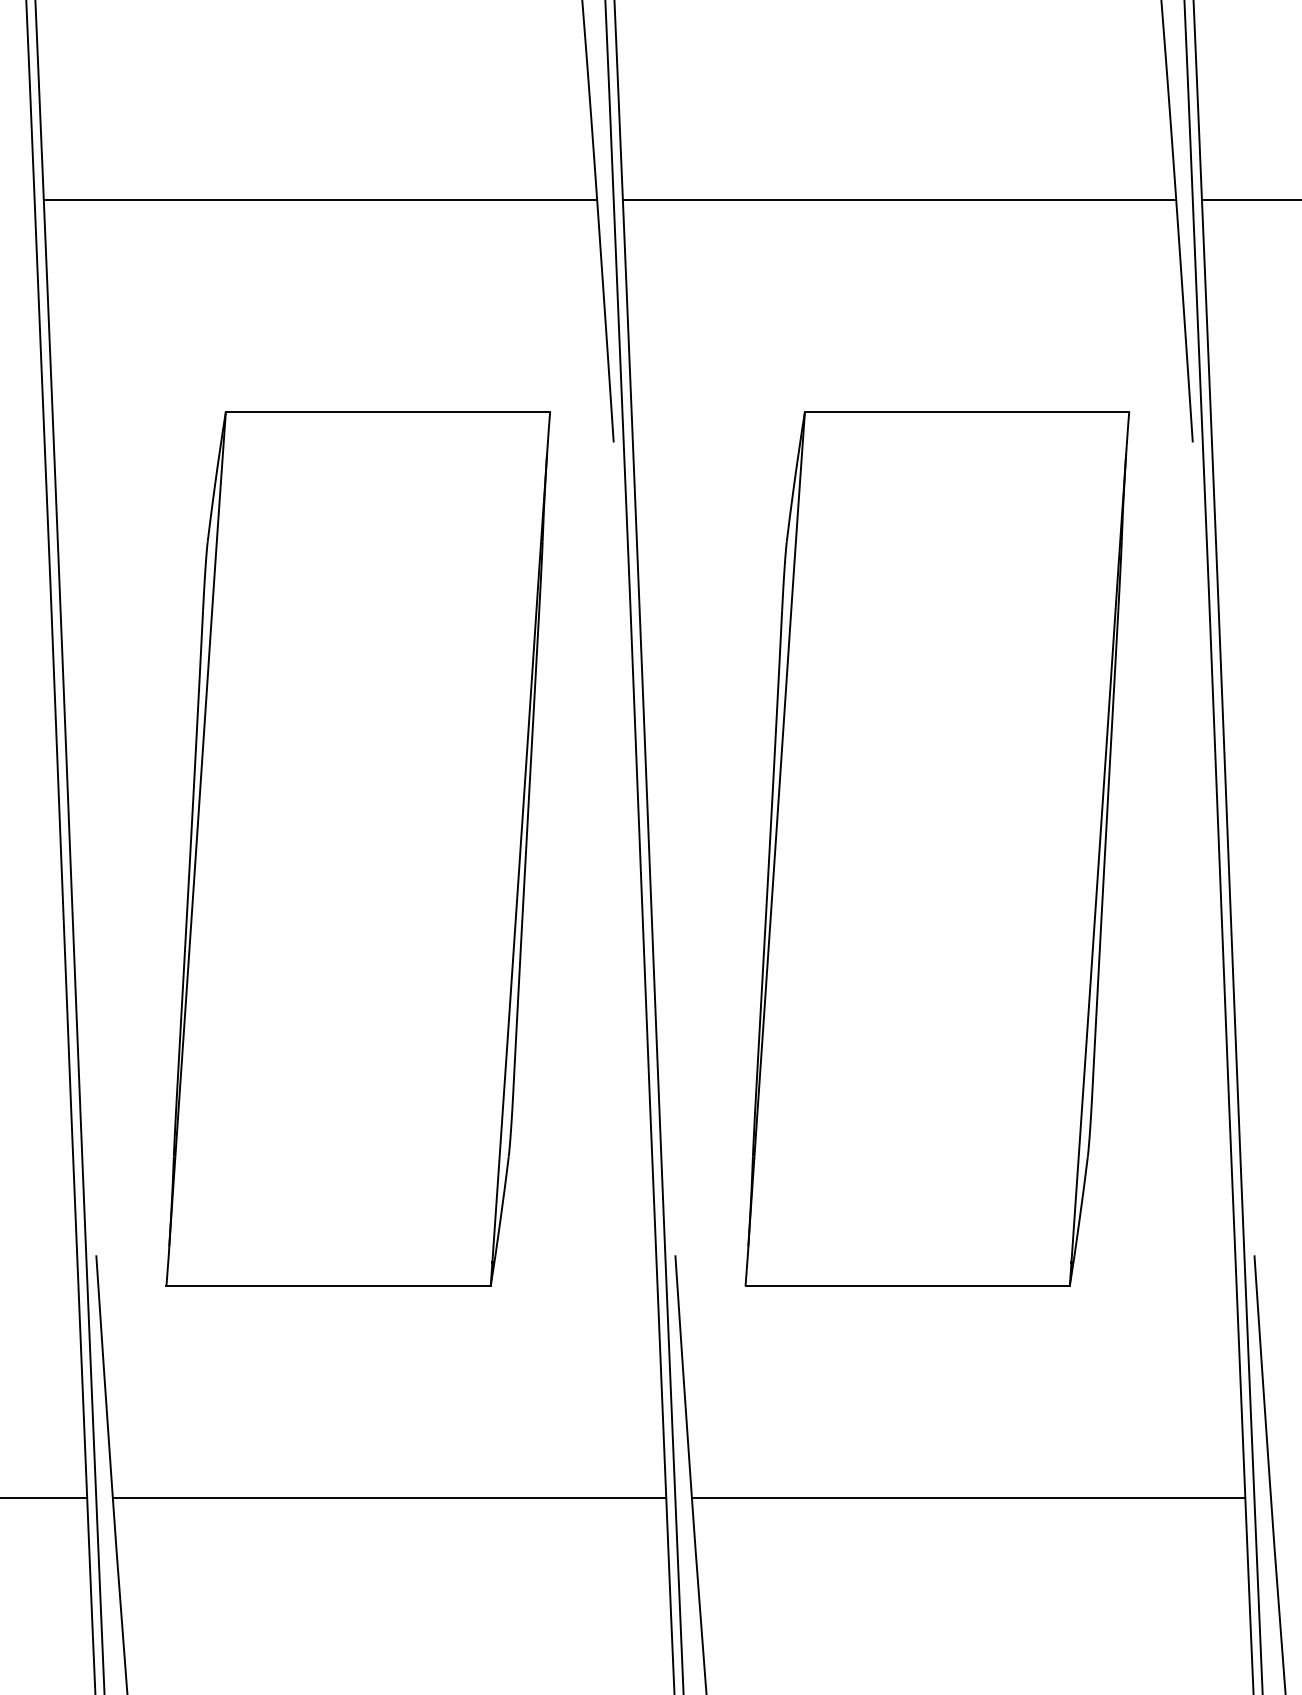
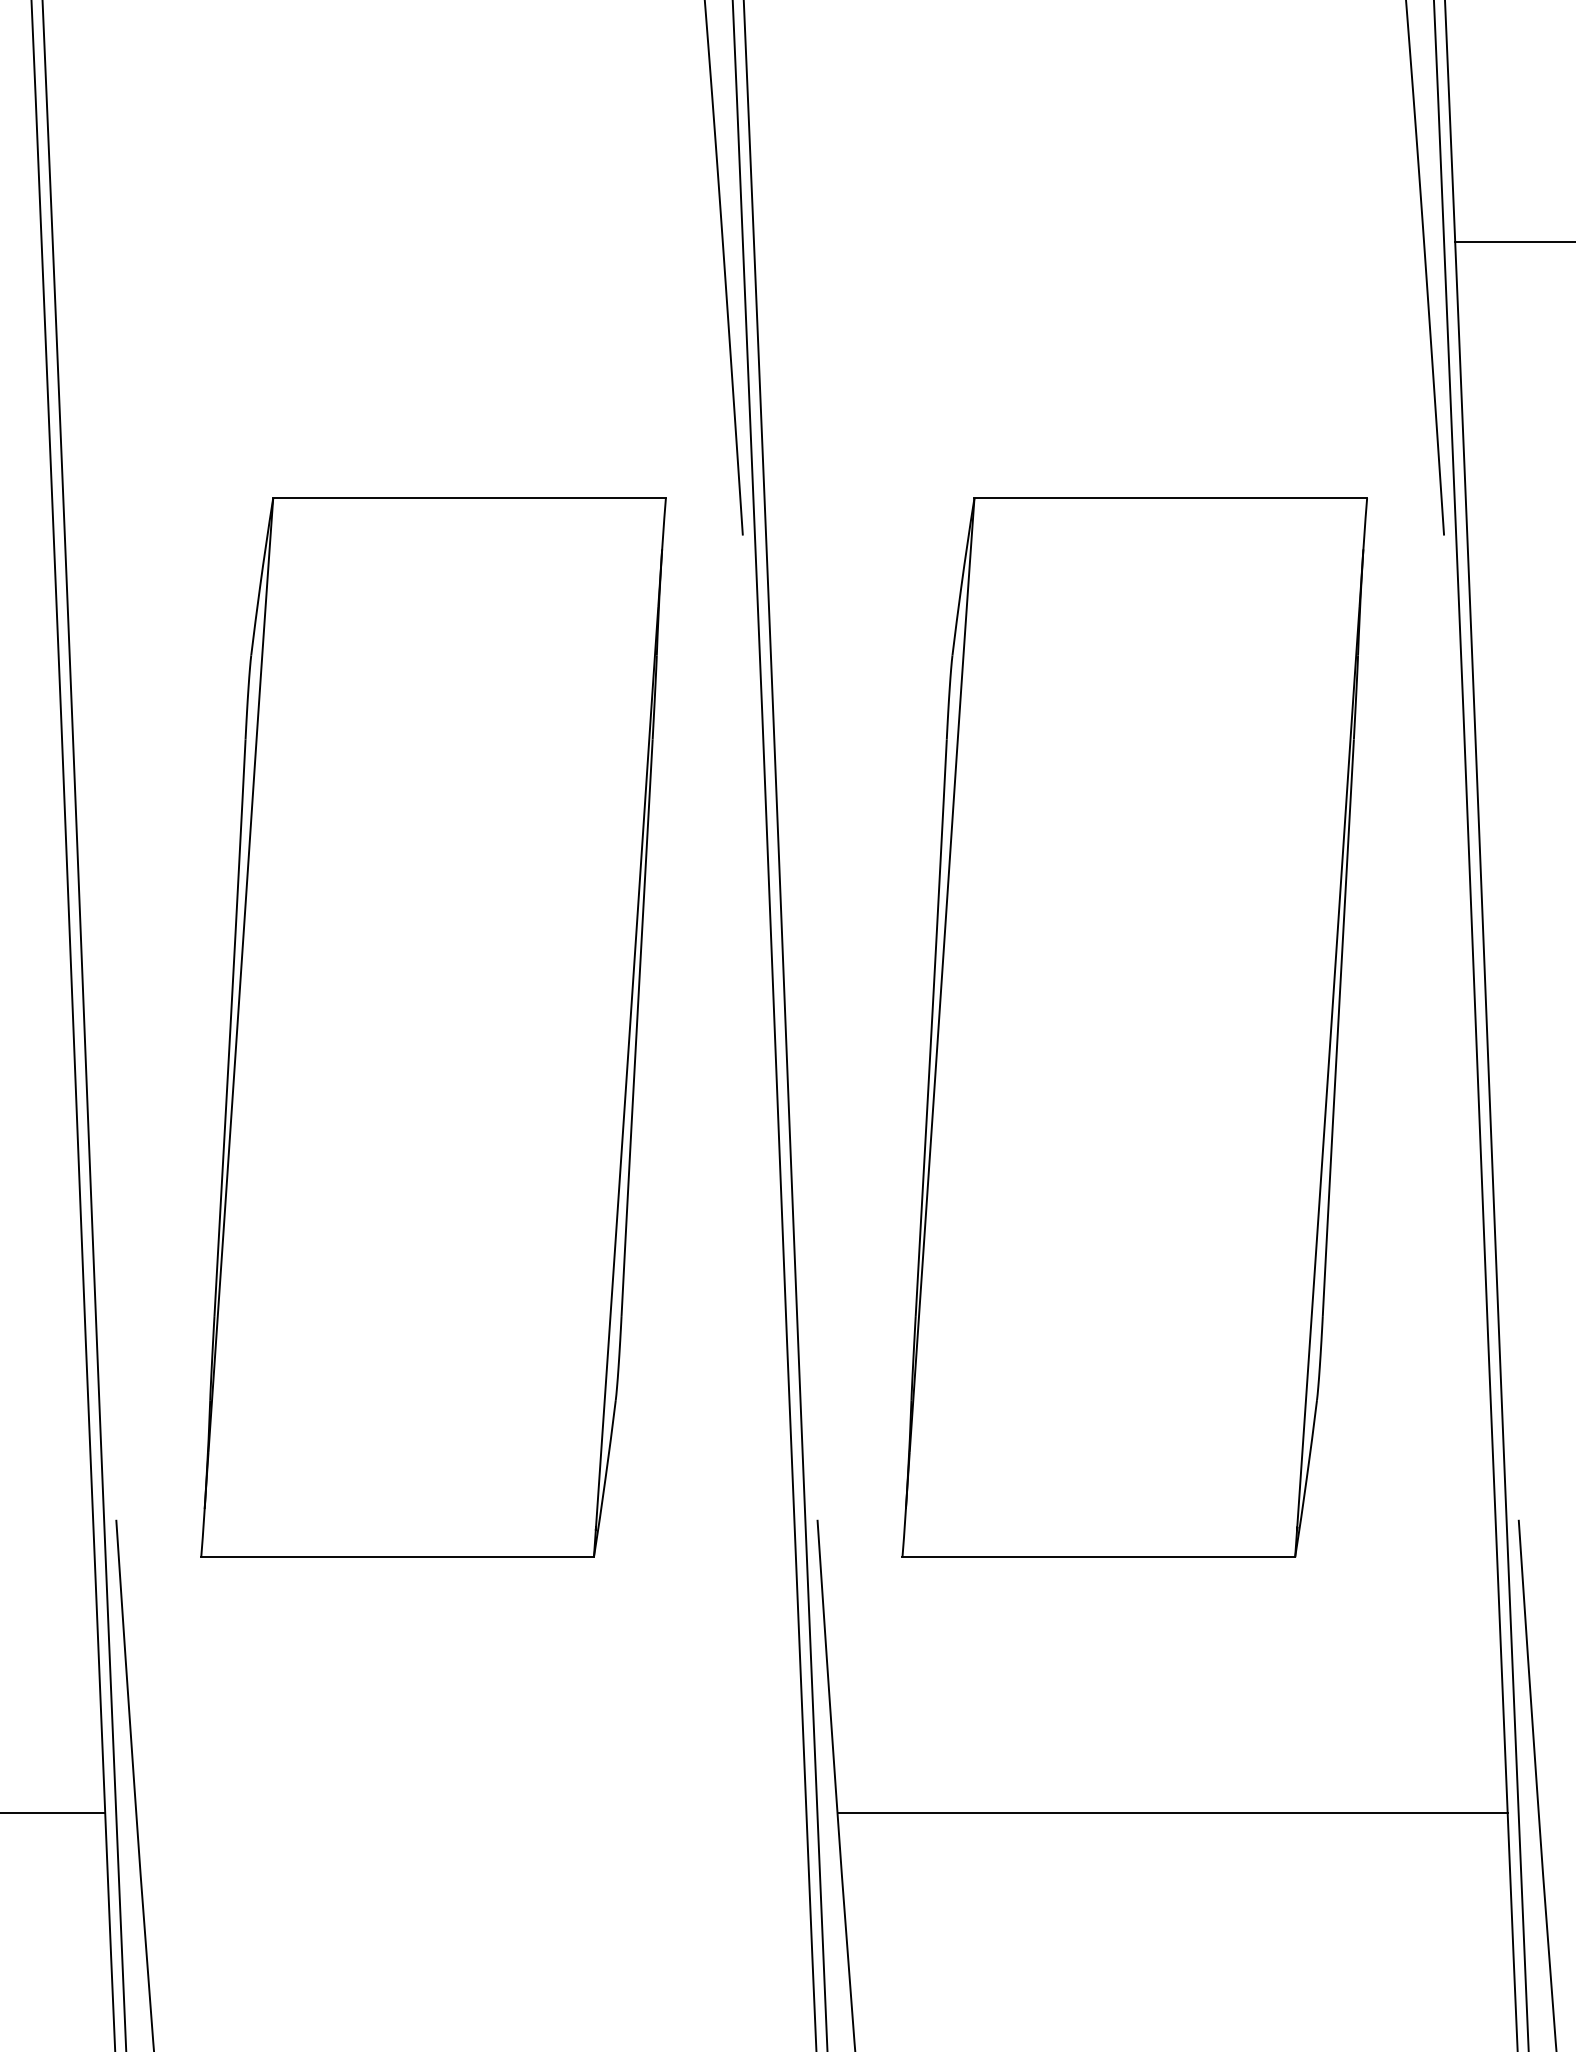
line: (320, 200) -> (387, 242), removed
line: (899, 200) -> (1088, 242), removed
line: (389, 1497) -> (471, 1813), removed

